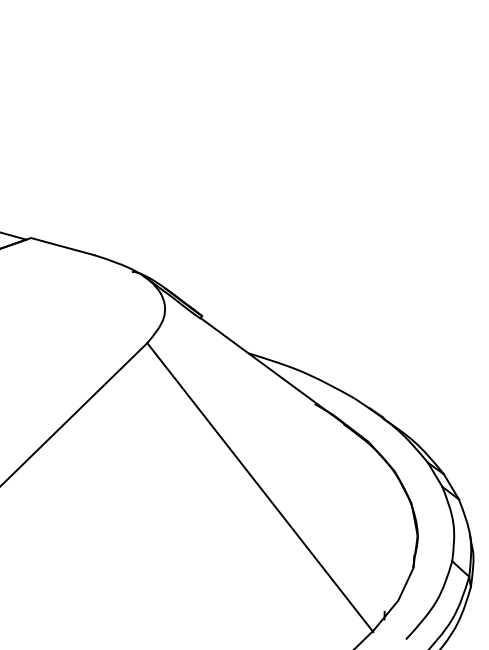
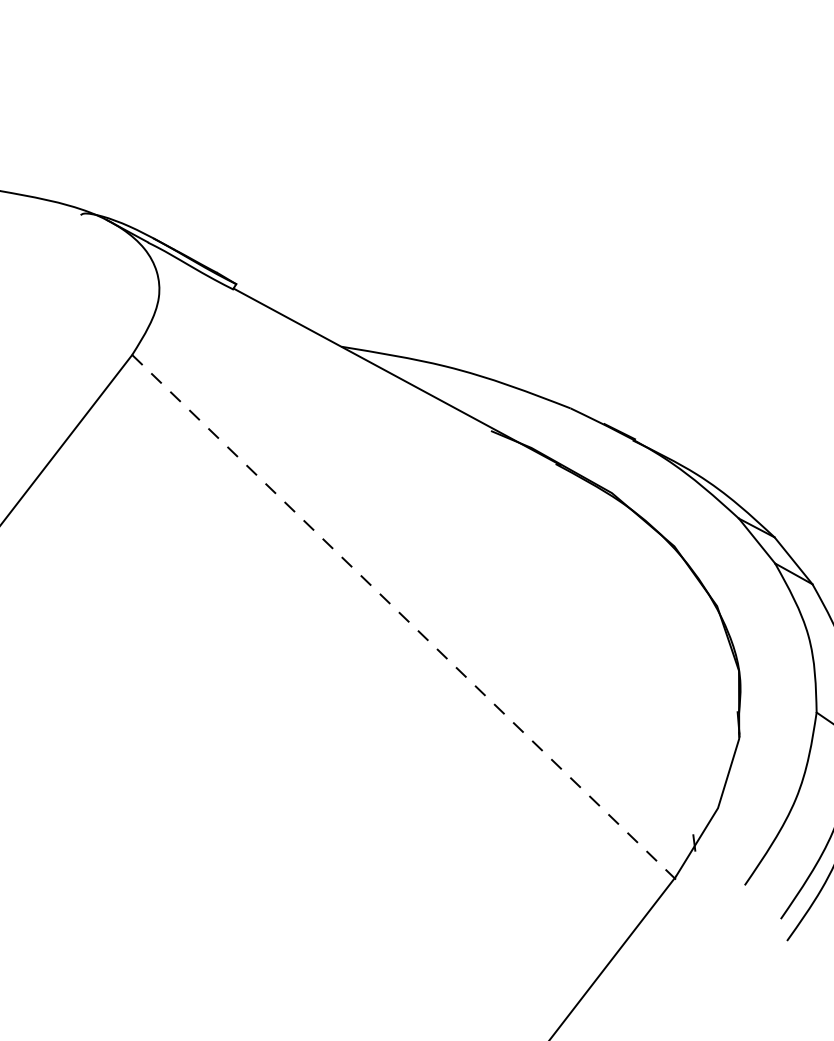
line: (259, 487) -> (402, 617), solid -> dashed

